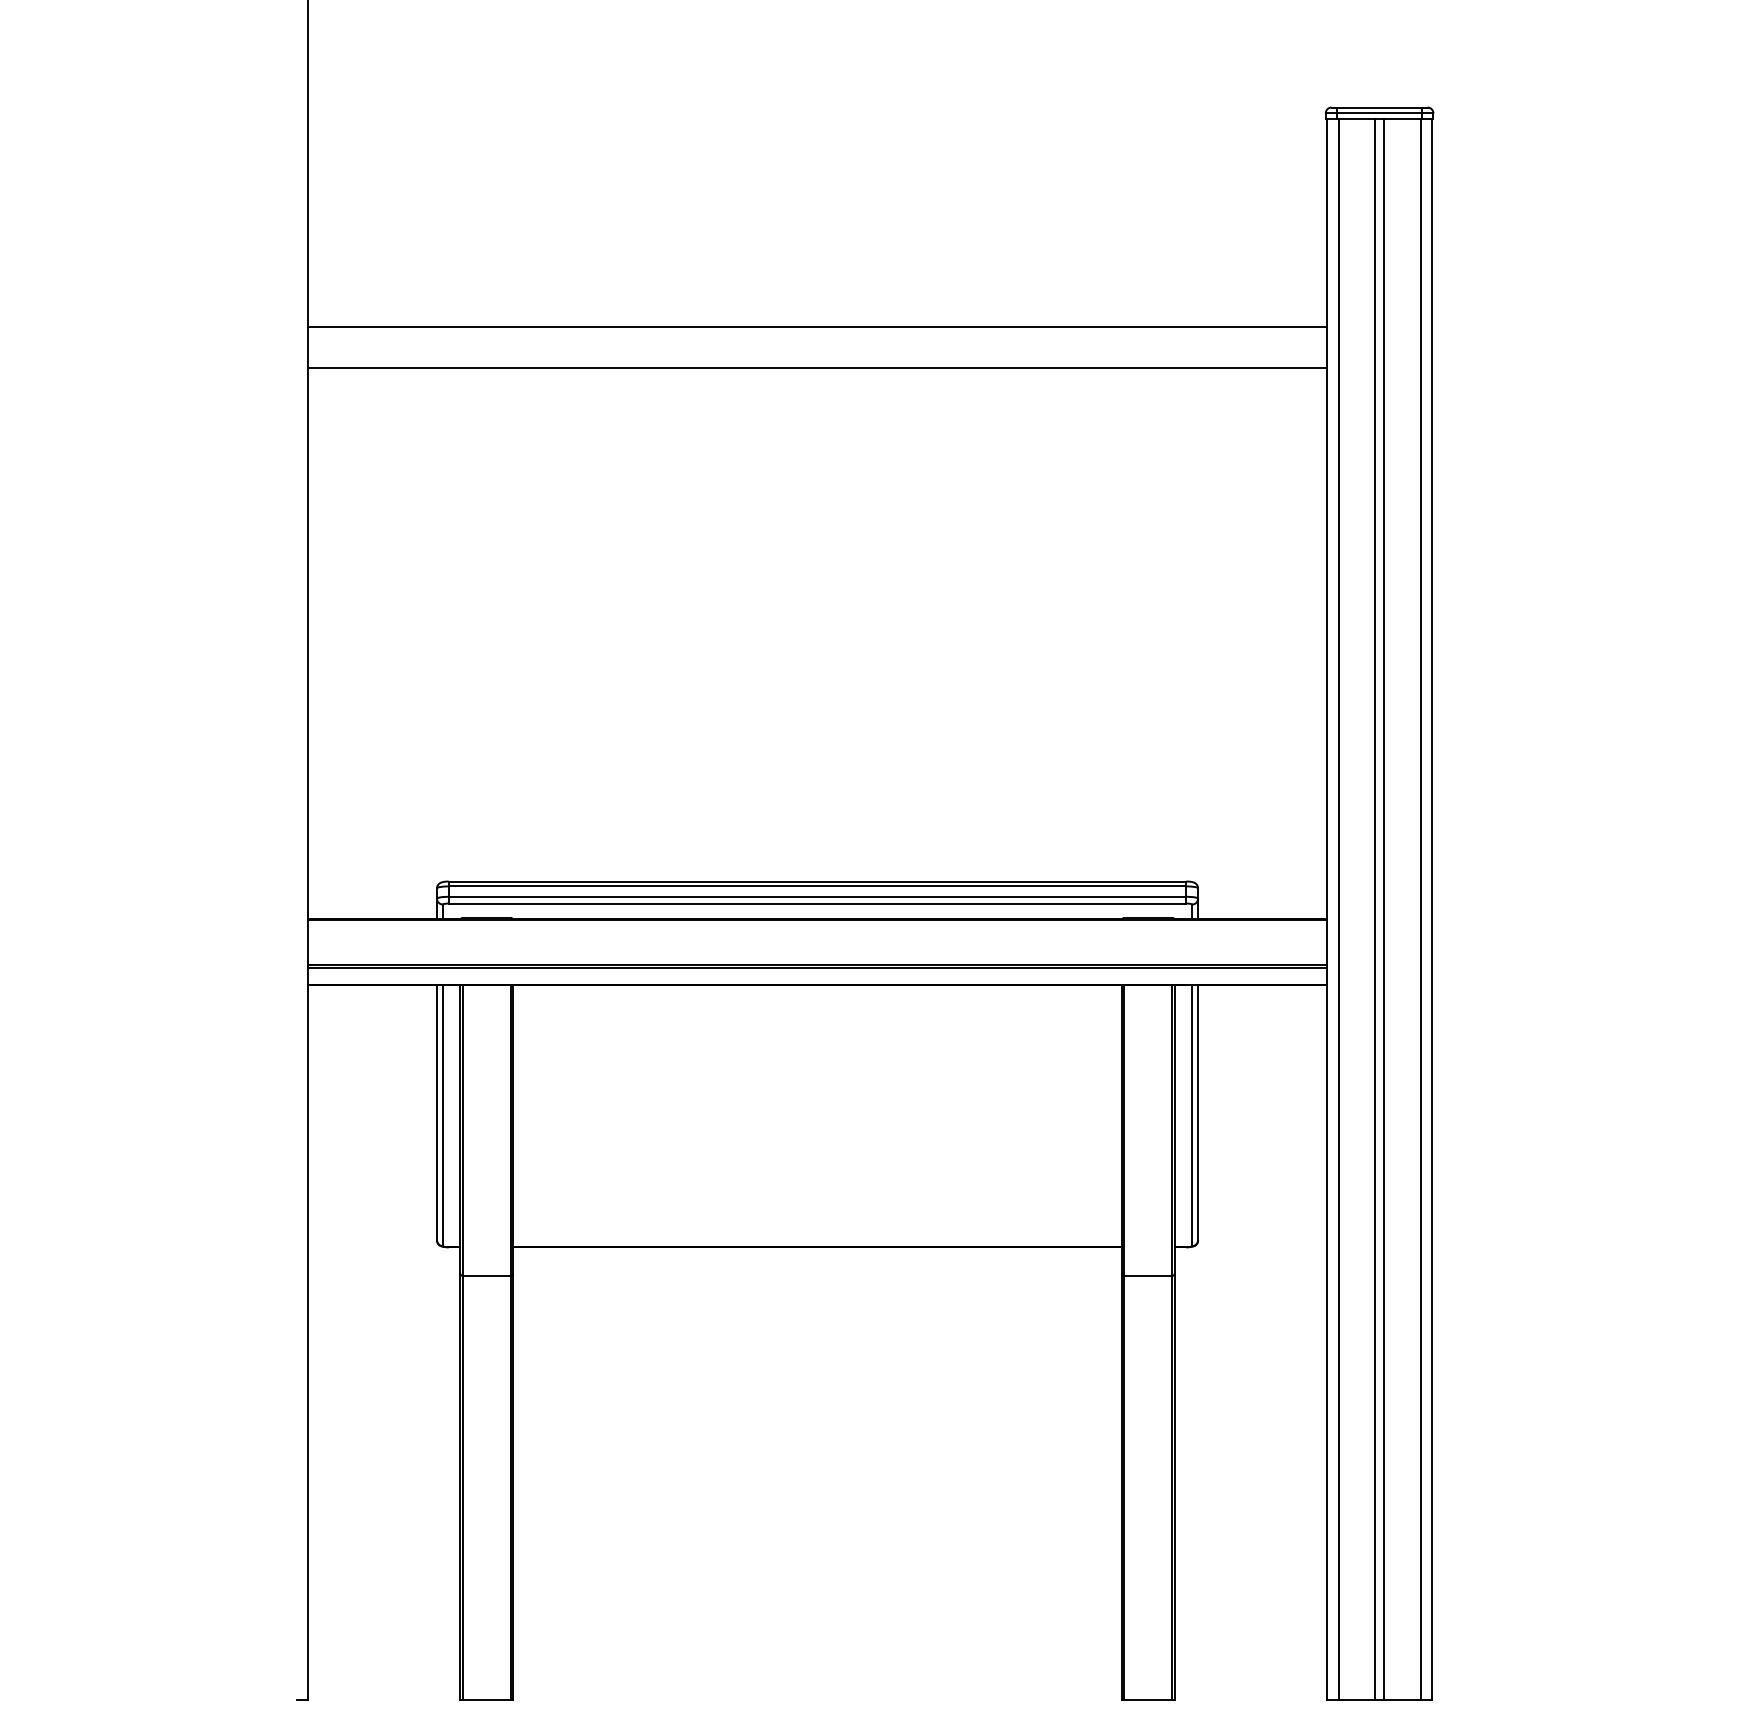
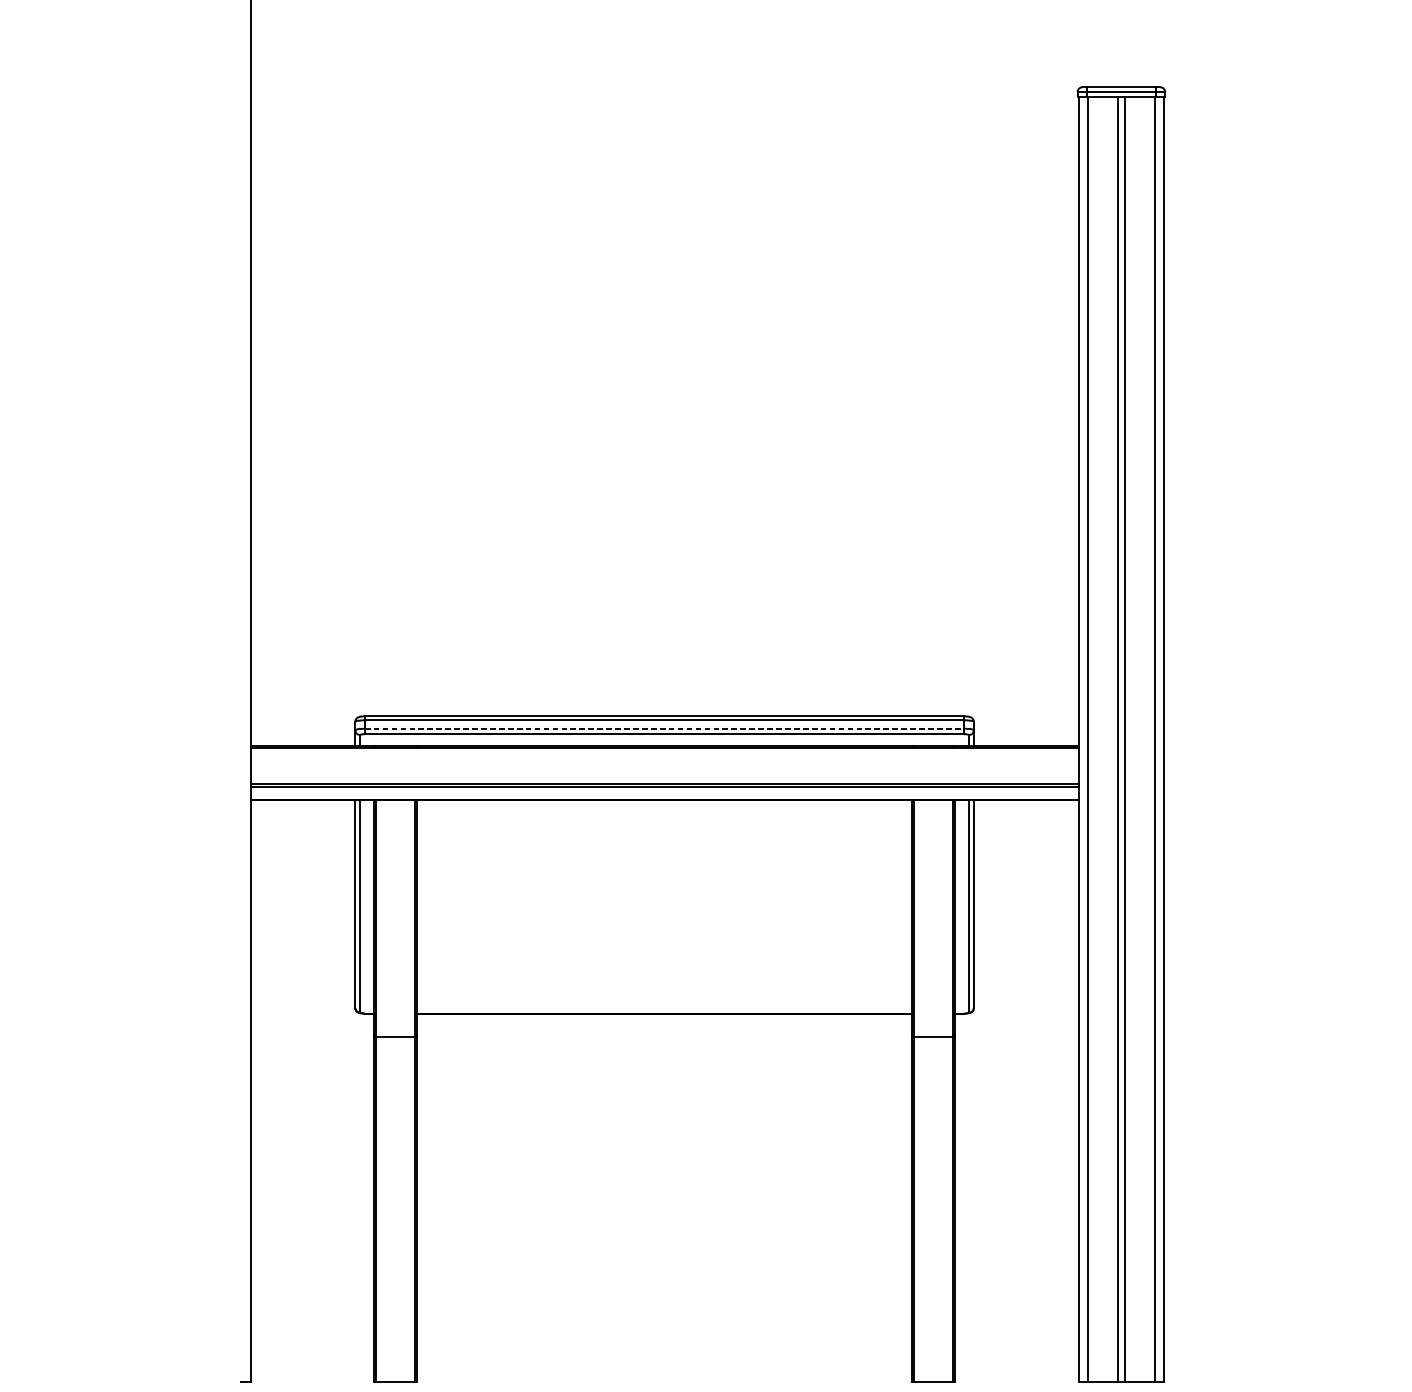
line: (817, 327) -> (664, 266), removed
line: (817, 368) -> (664, 299), removed
line: (817, 896) -> (664, 728), solid -> dashed

